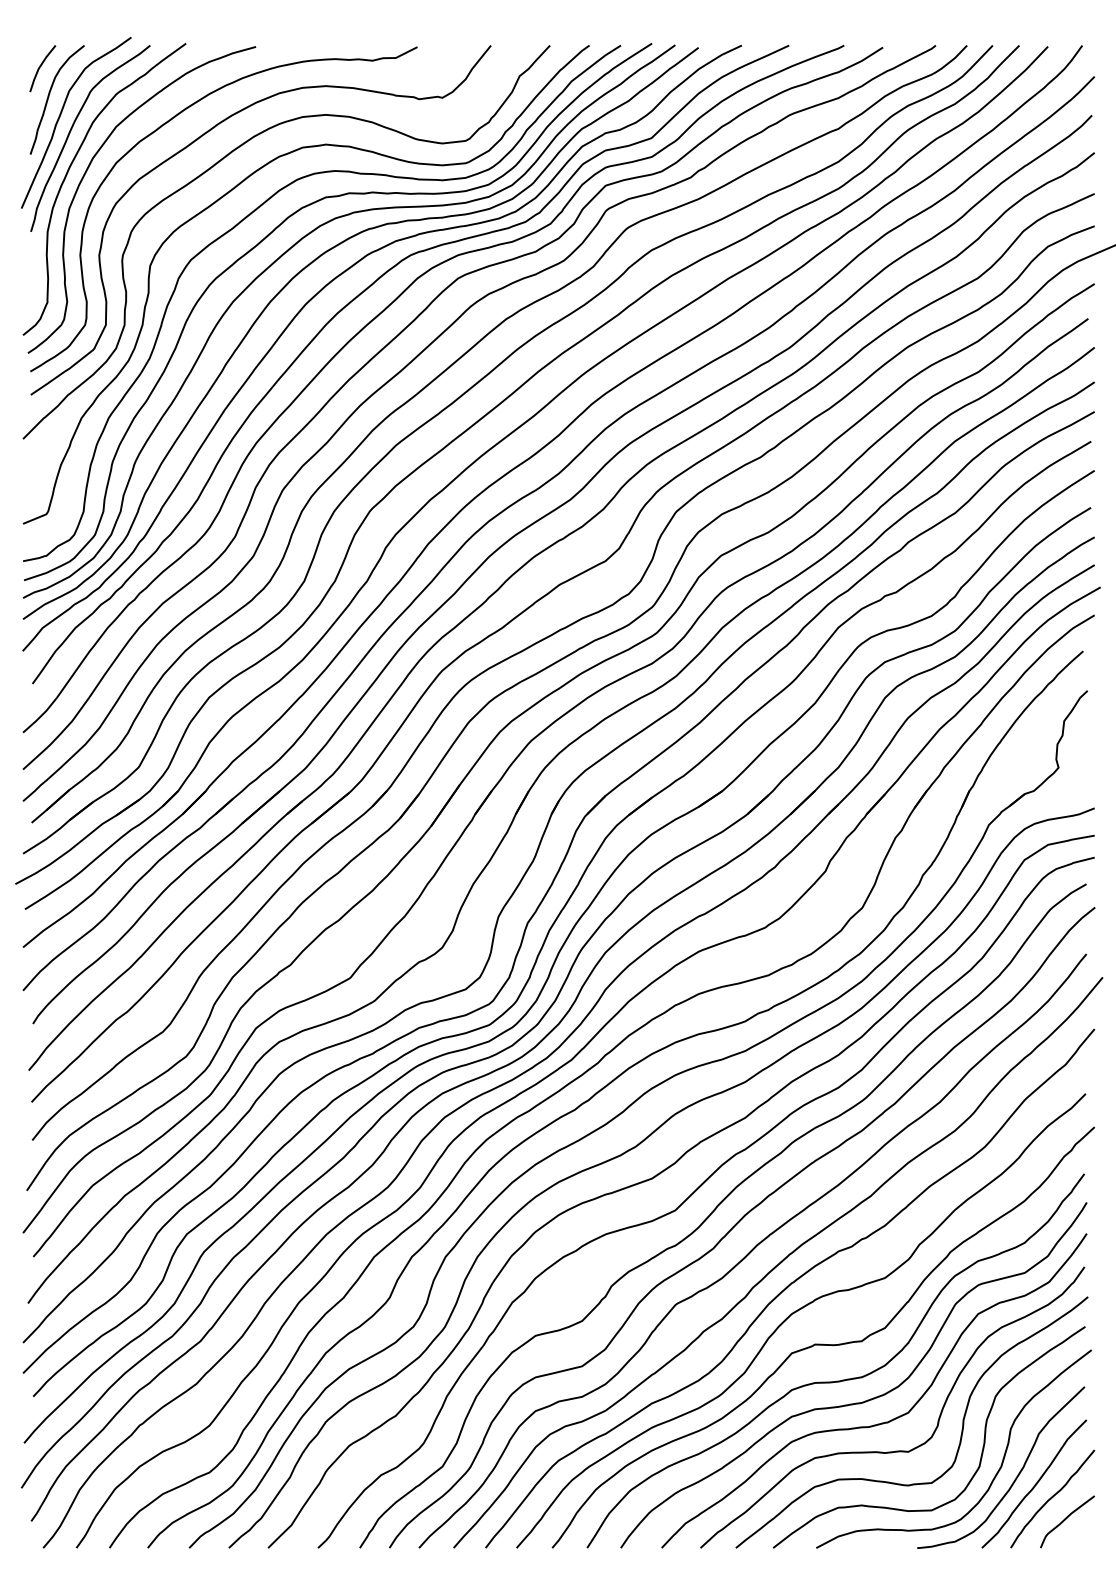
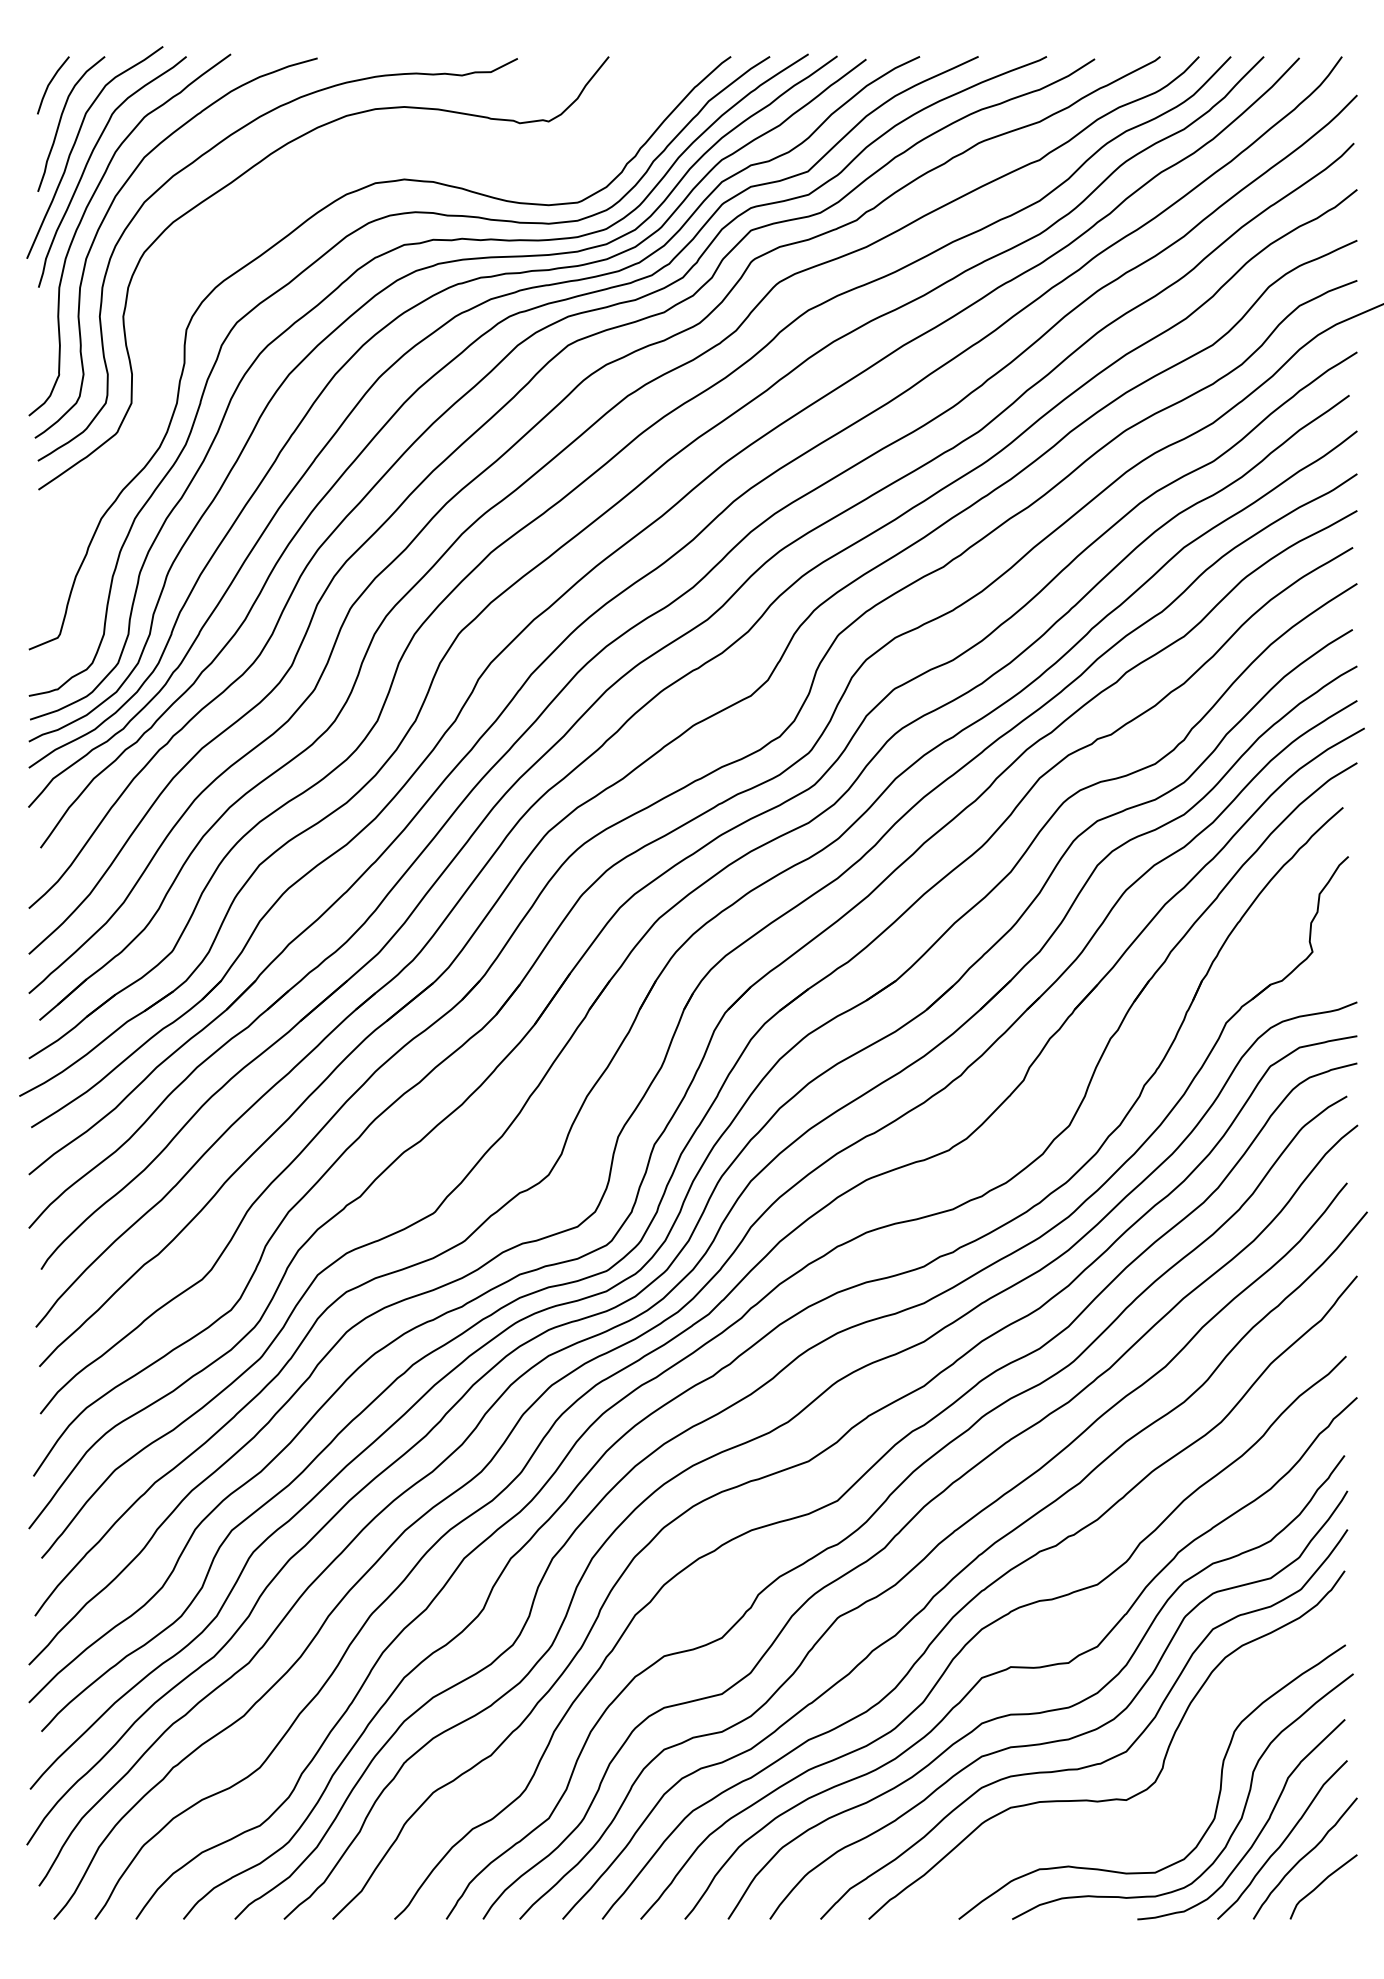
curve: (222, 160) -> (276, 199), removed
curve: (961, 1429) -> (1192, 1772), removed

